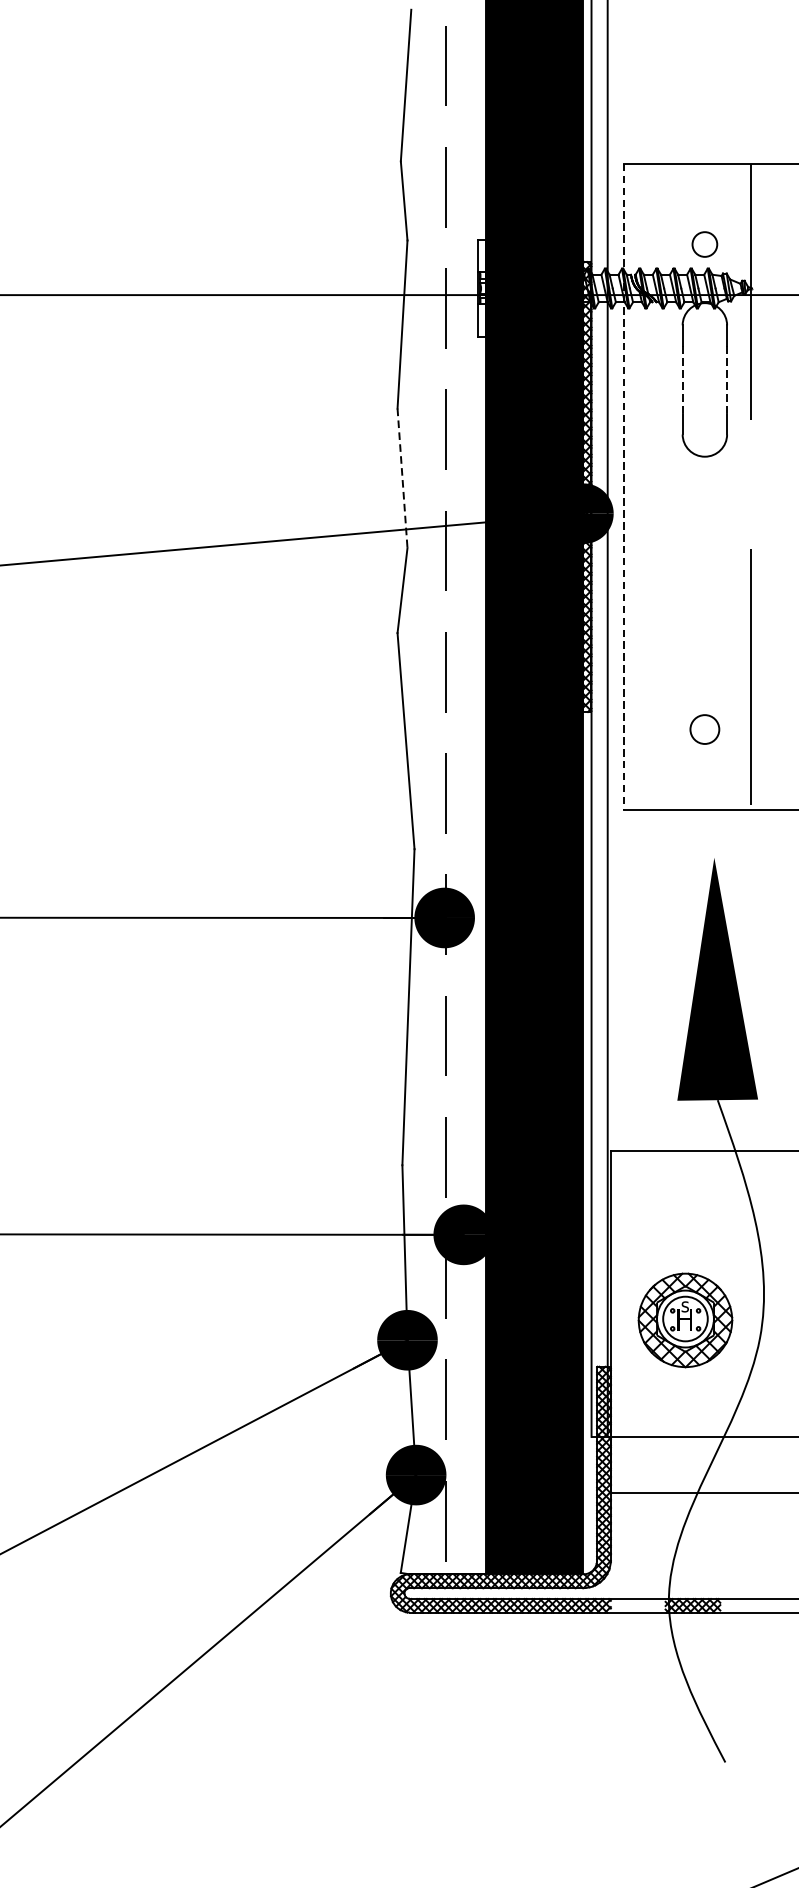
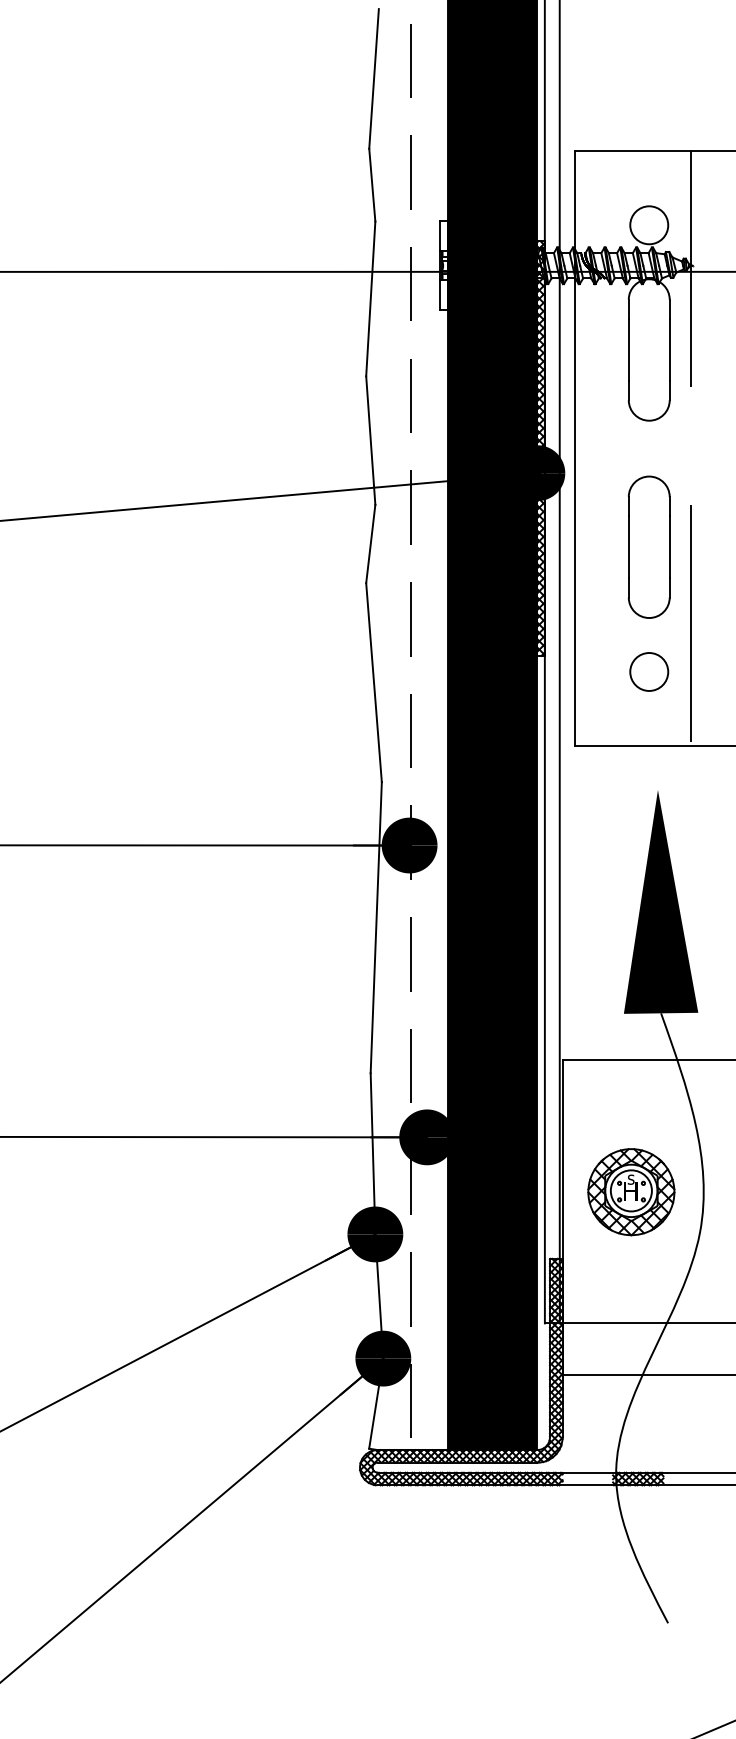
circle: (705, 244) -> (649, 225), size x1.67
line: (682, 380) -> (628, 350), dashed -> solid
line: (726, 380) -> (669, 350), dashed -> solid
line: (402, 479) -> (370, 441), dashed -> solid
line: (623, 486) -> (574, 448), dashed -> solid
part: (704, 593) -> (648, 546), added
circle: (705, 729) -> (649, 671), size x1.43
part: (685, 1320) -> (631, 1192), moved

